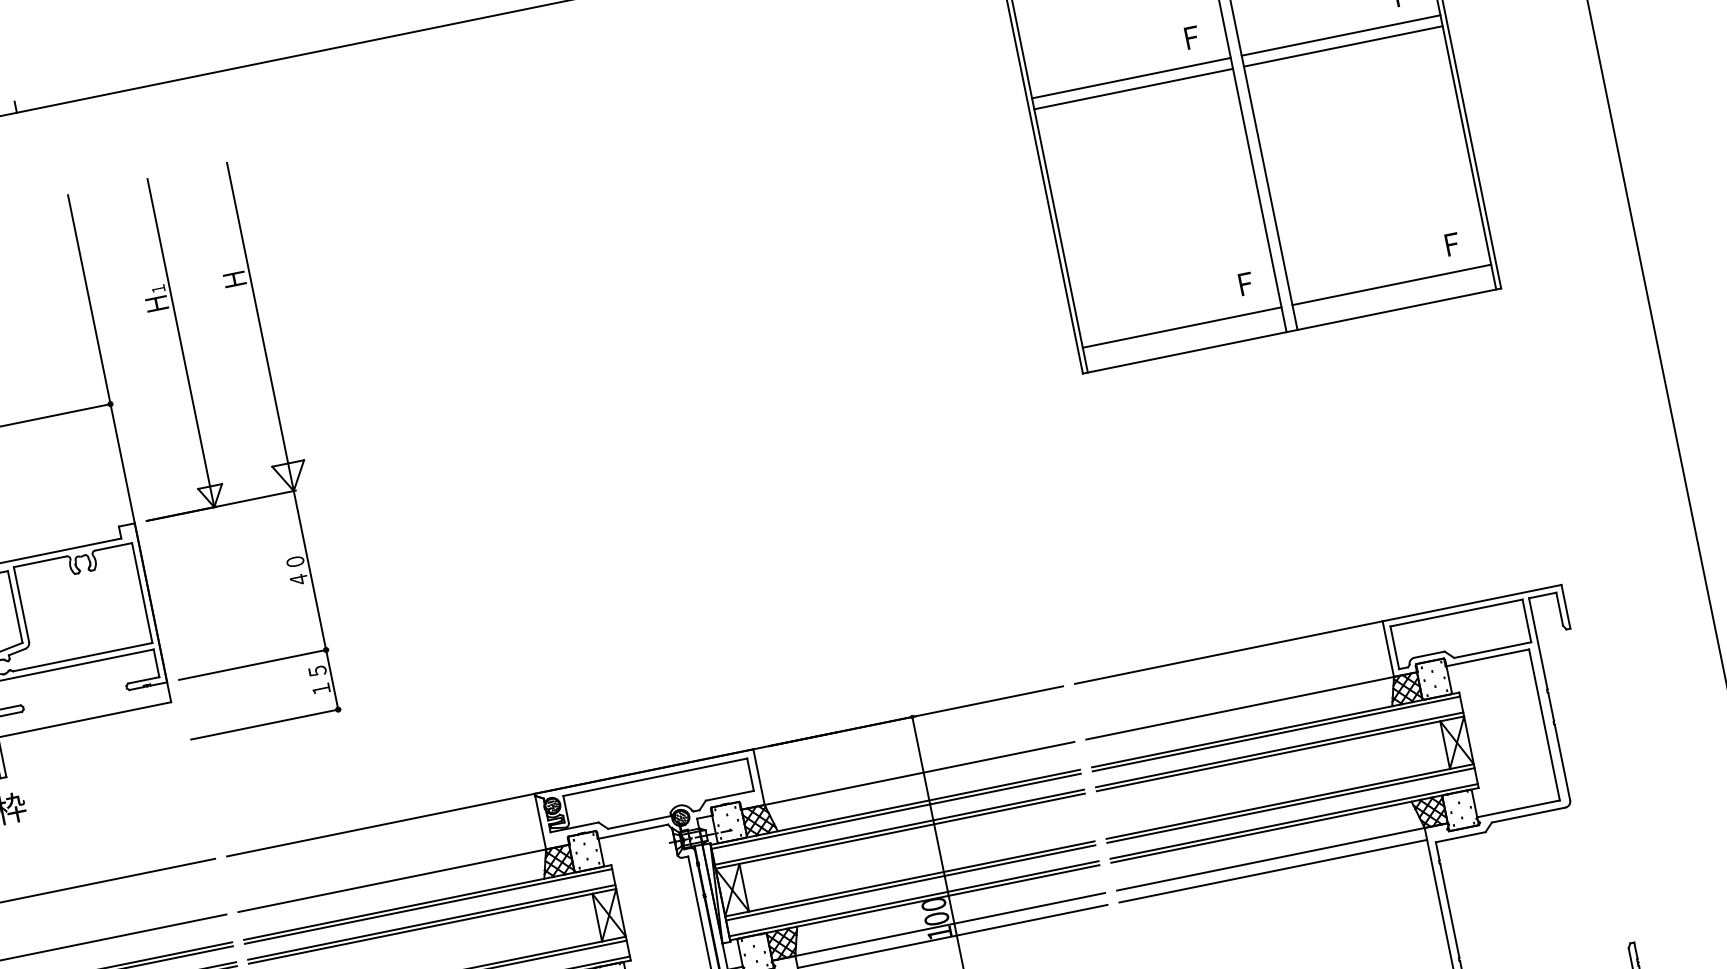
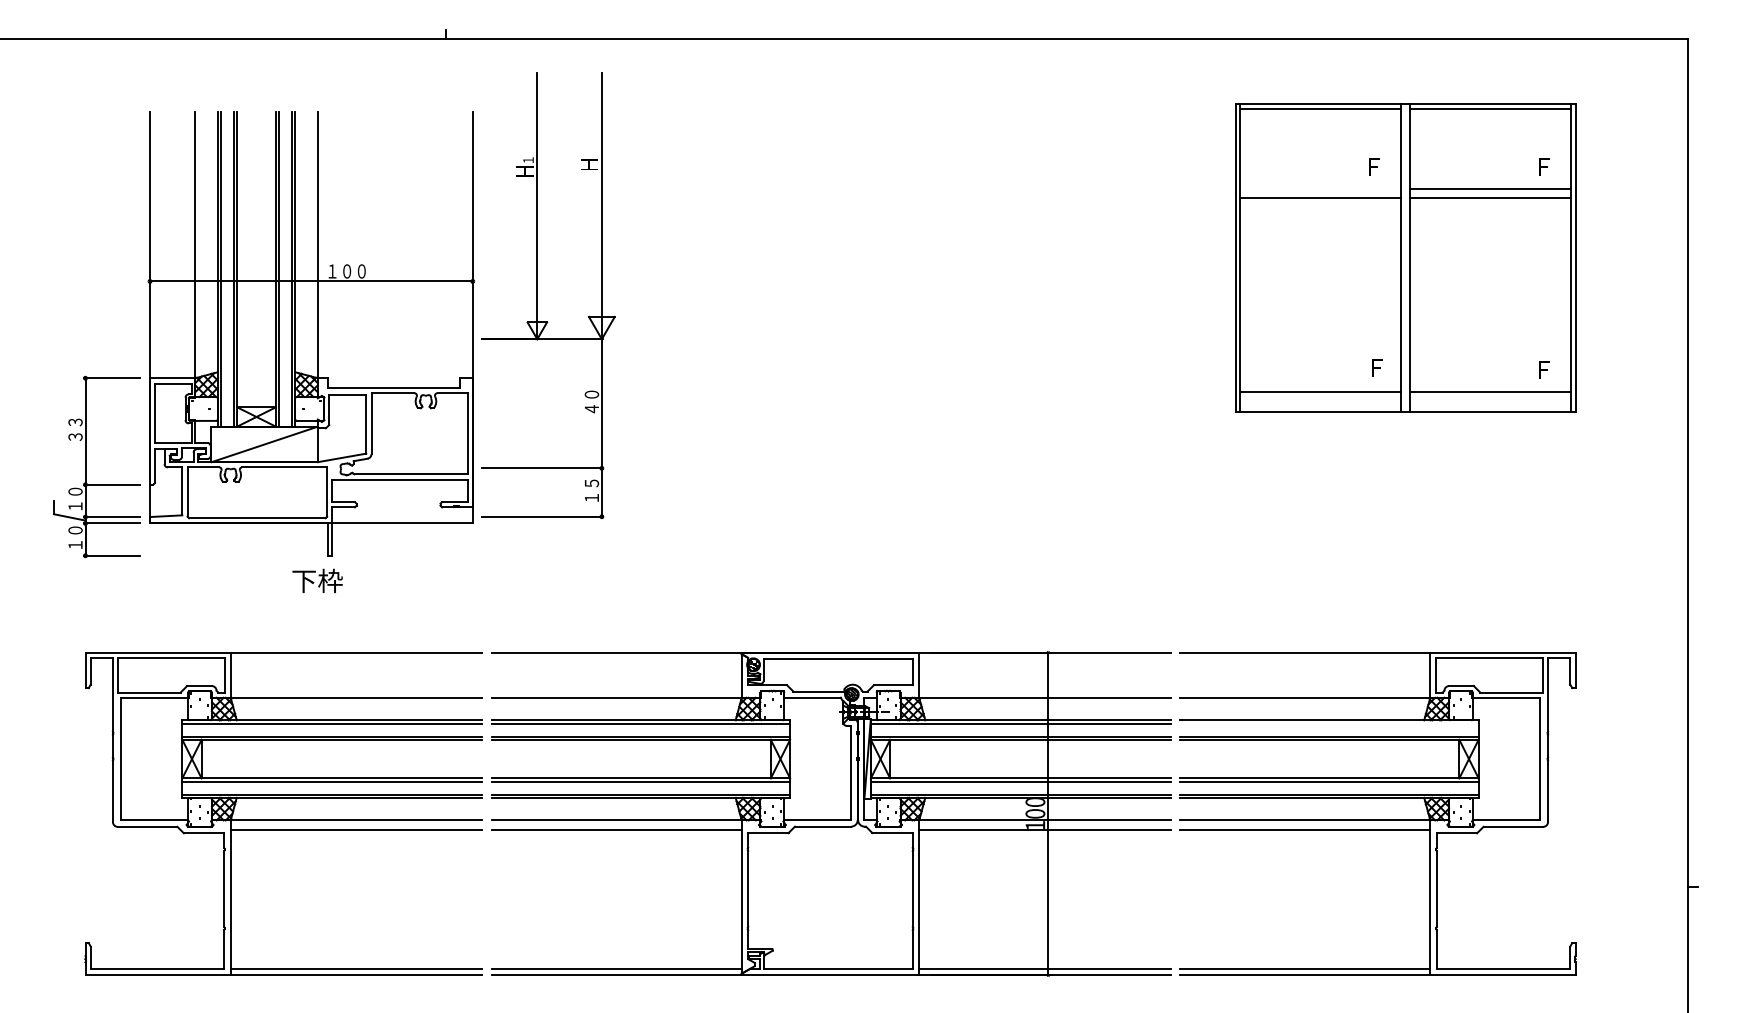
line: (1131, 78) -> (1320, 189), removed
part: (203, 453) -> (537, 295), moved
line: (1276, 733) -> (1329, 723), removed

